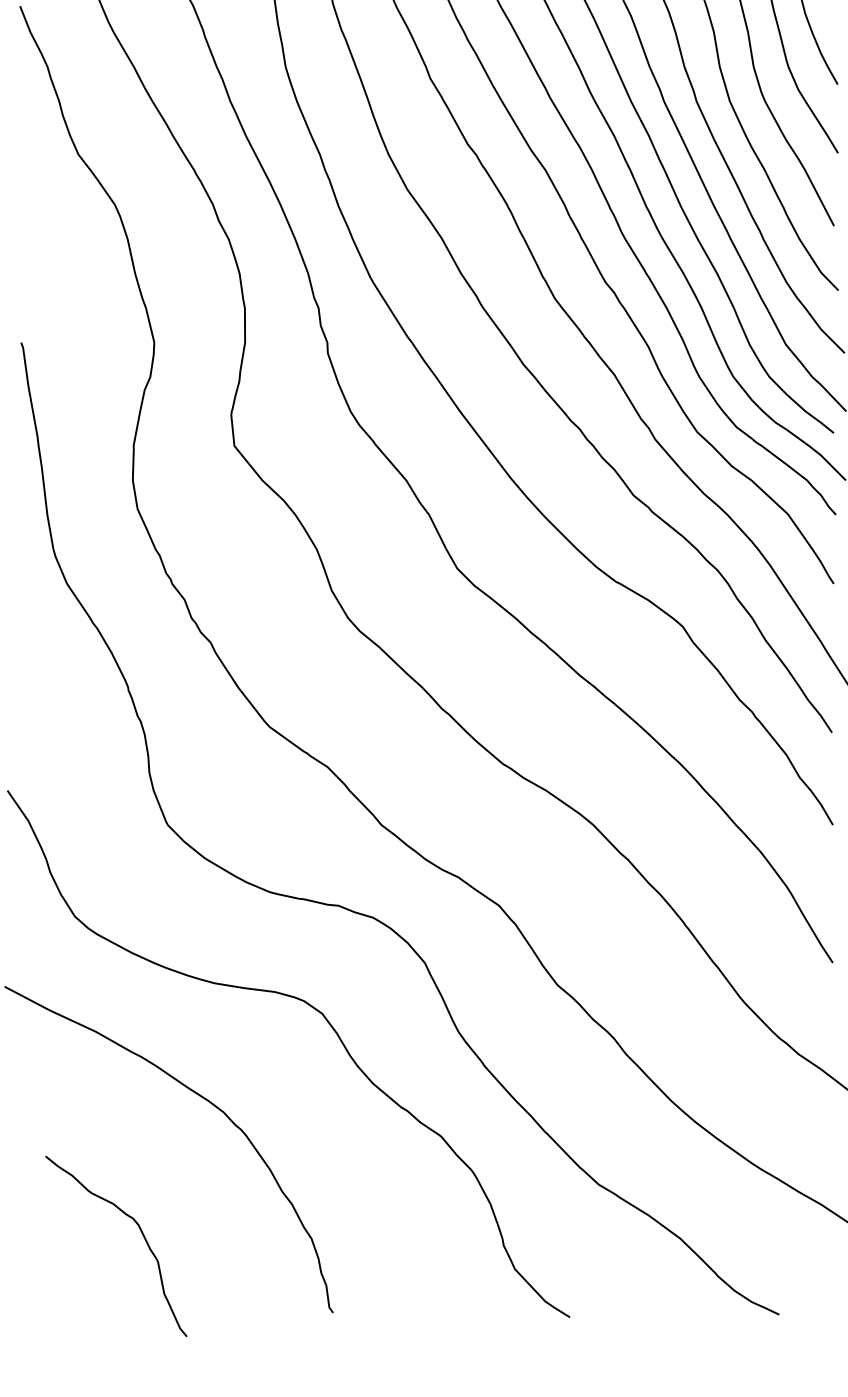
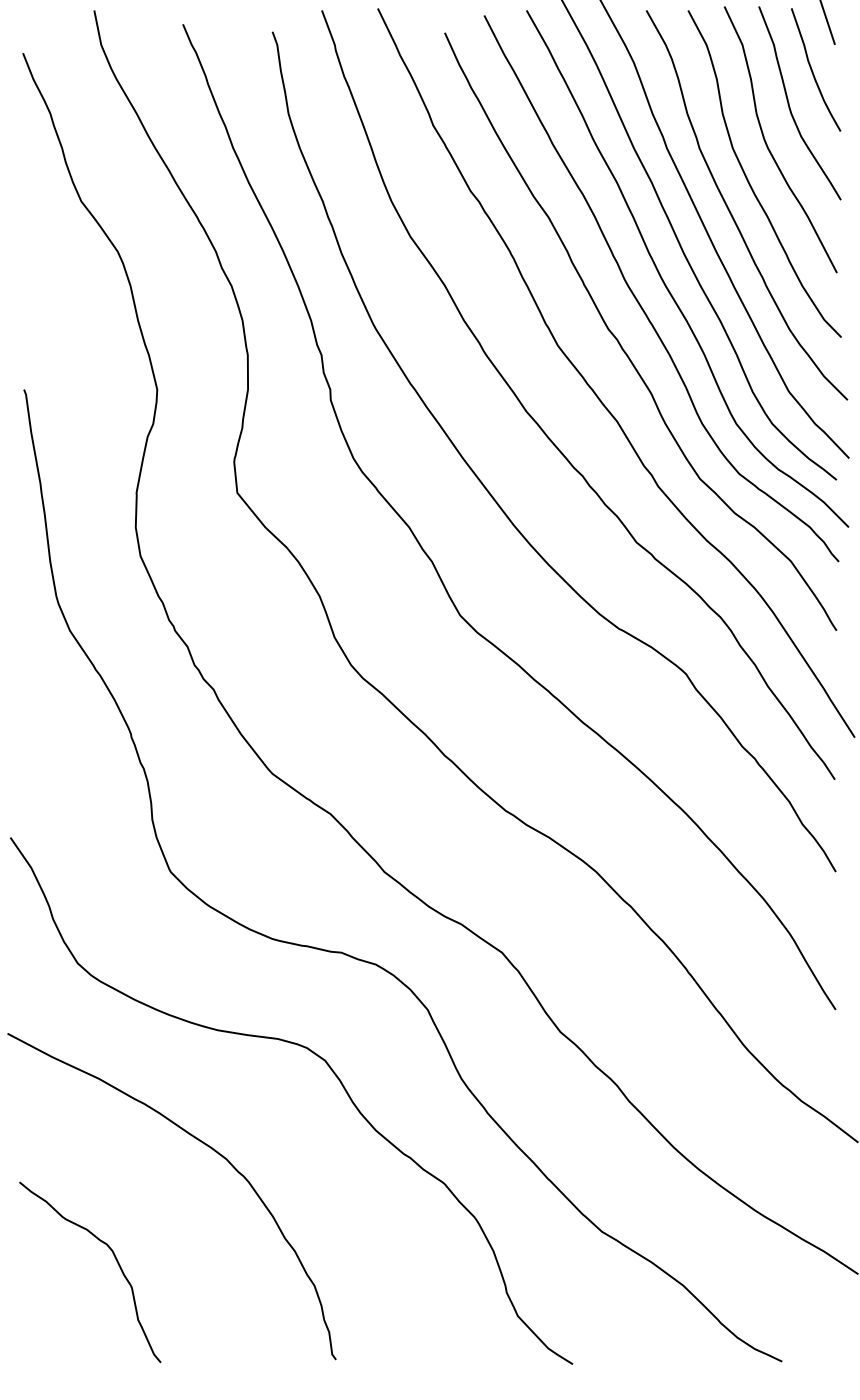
curve: (141, 1233) -> (115, 1259), moved

